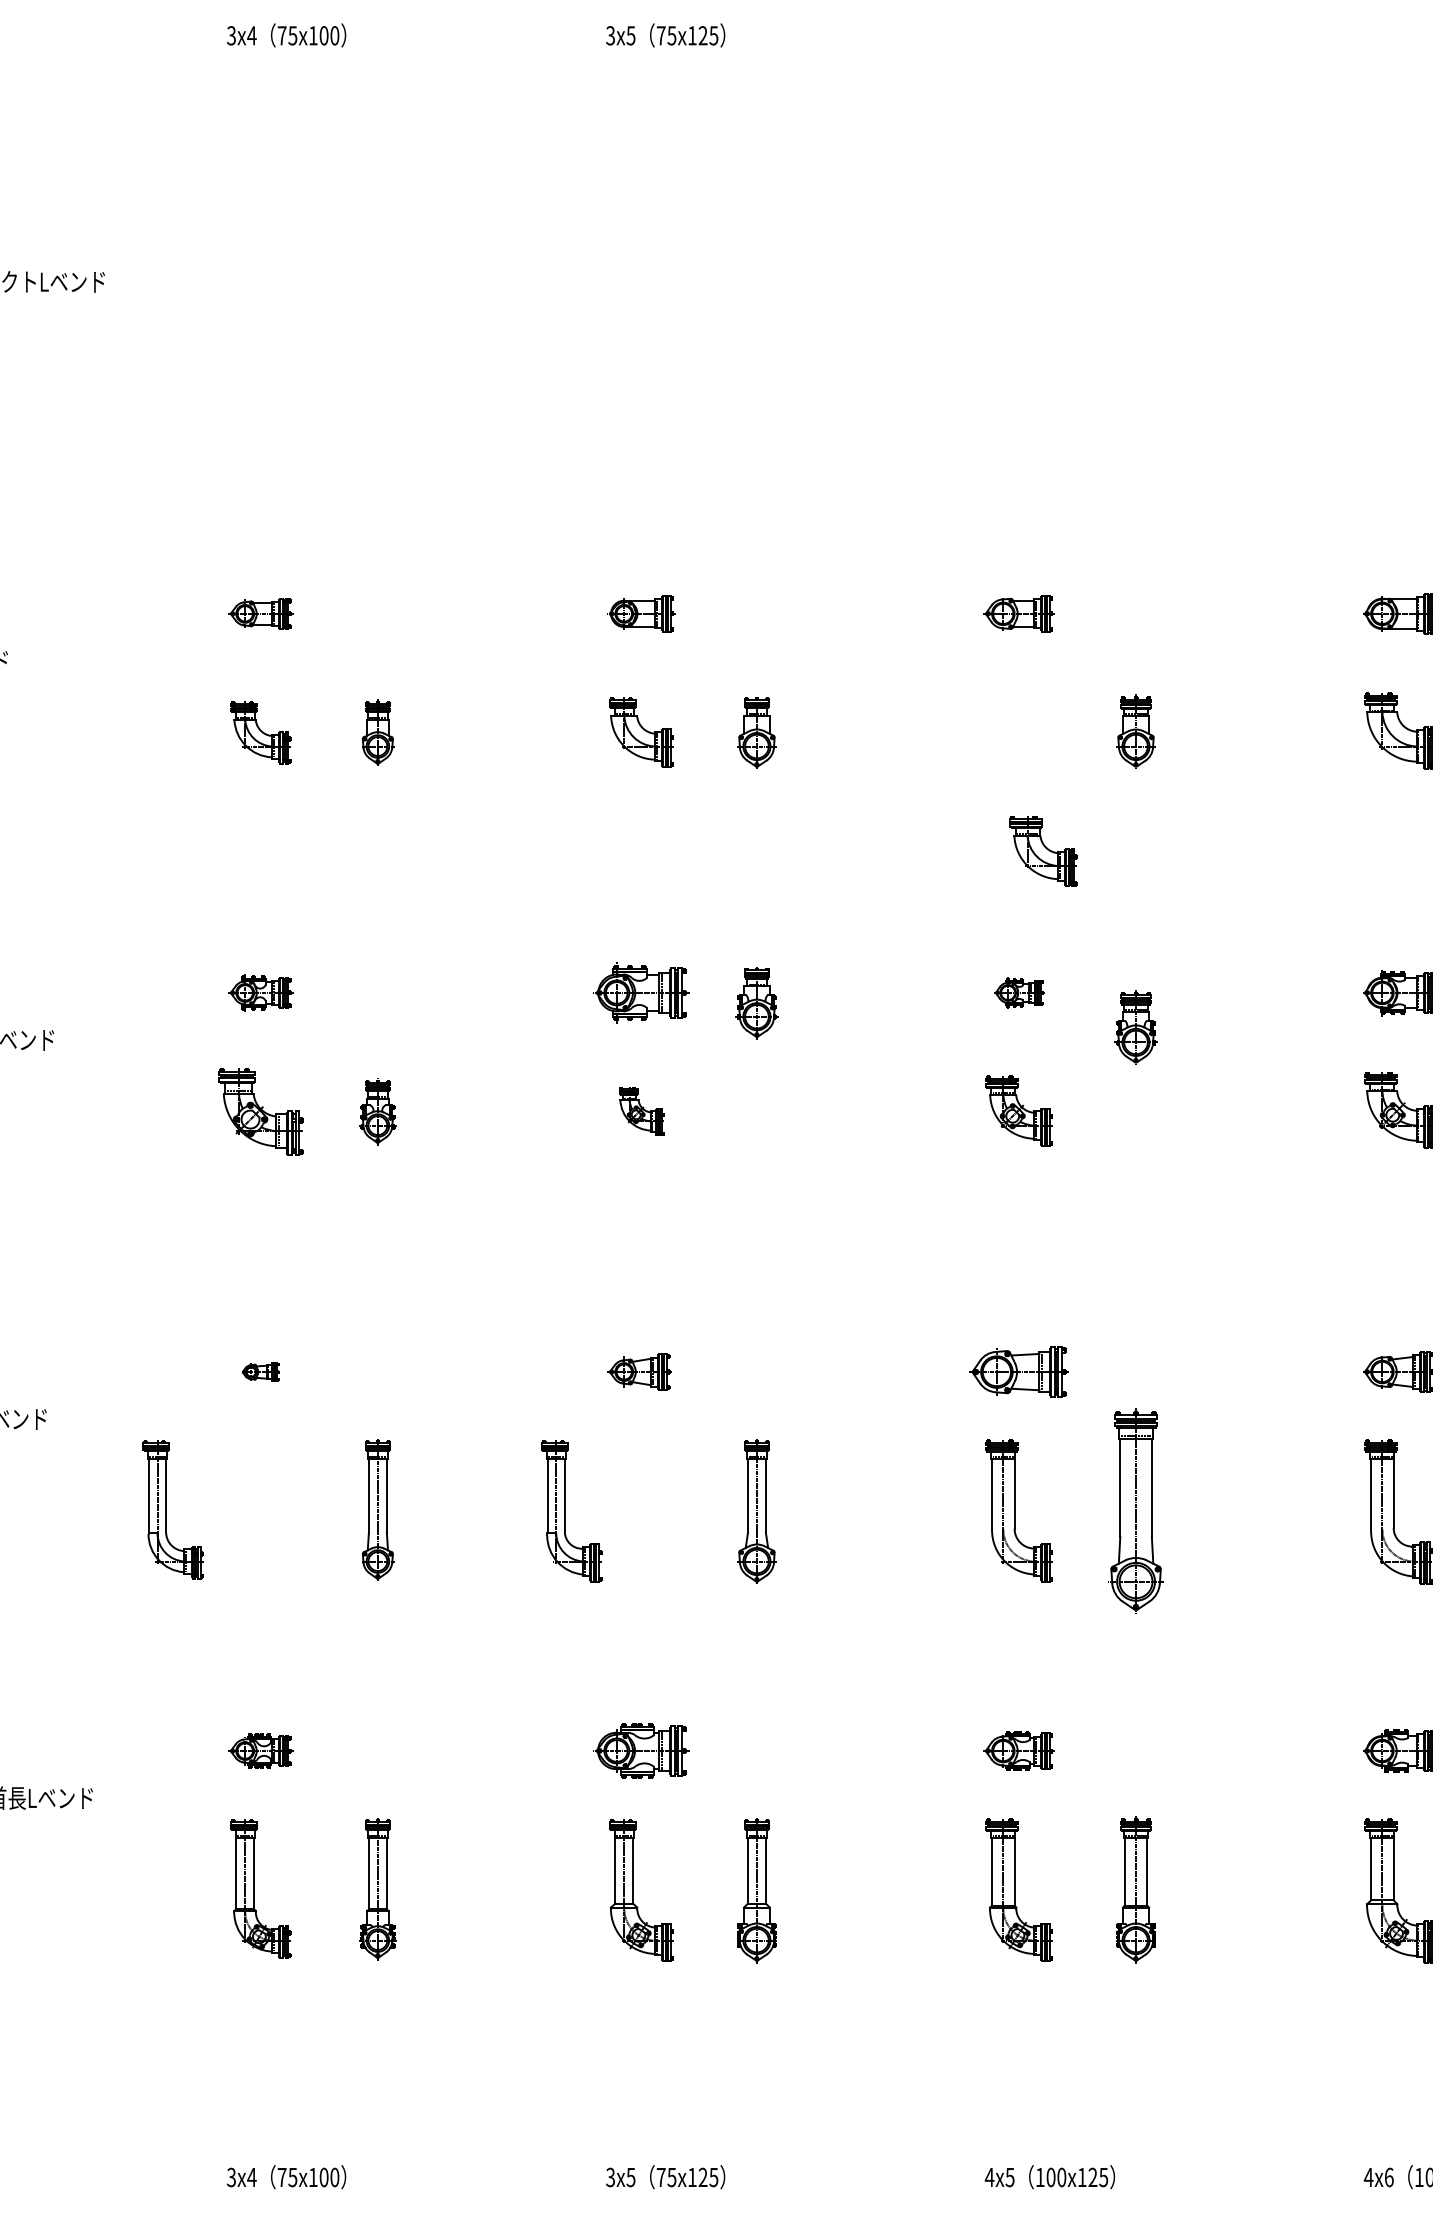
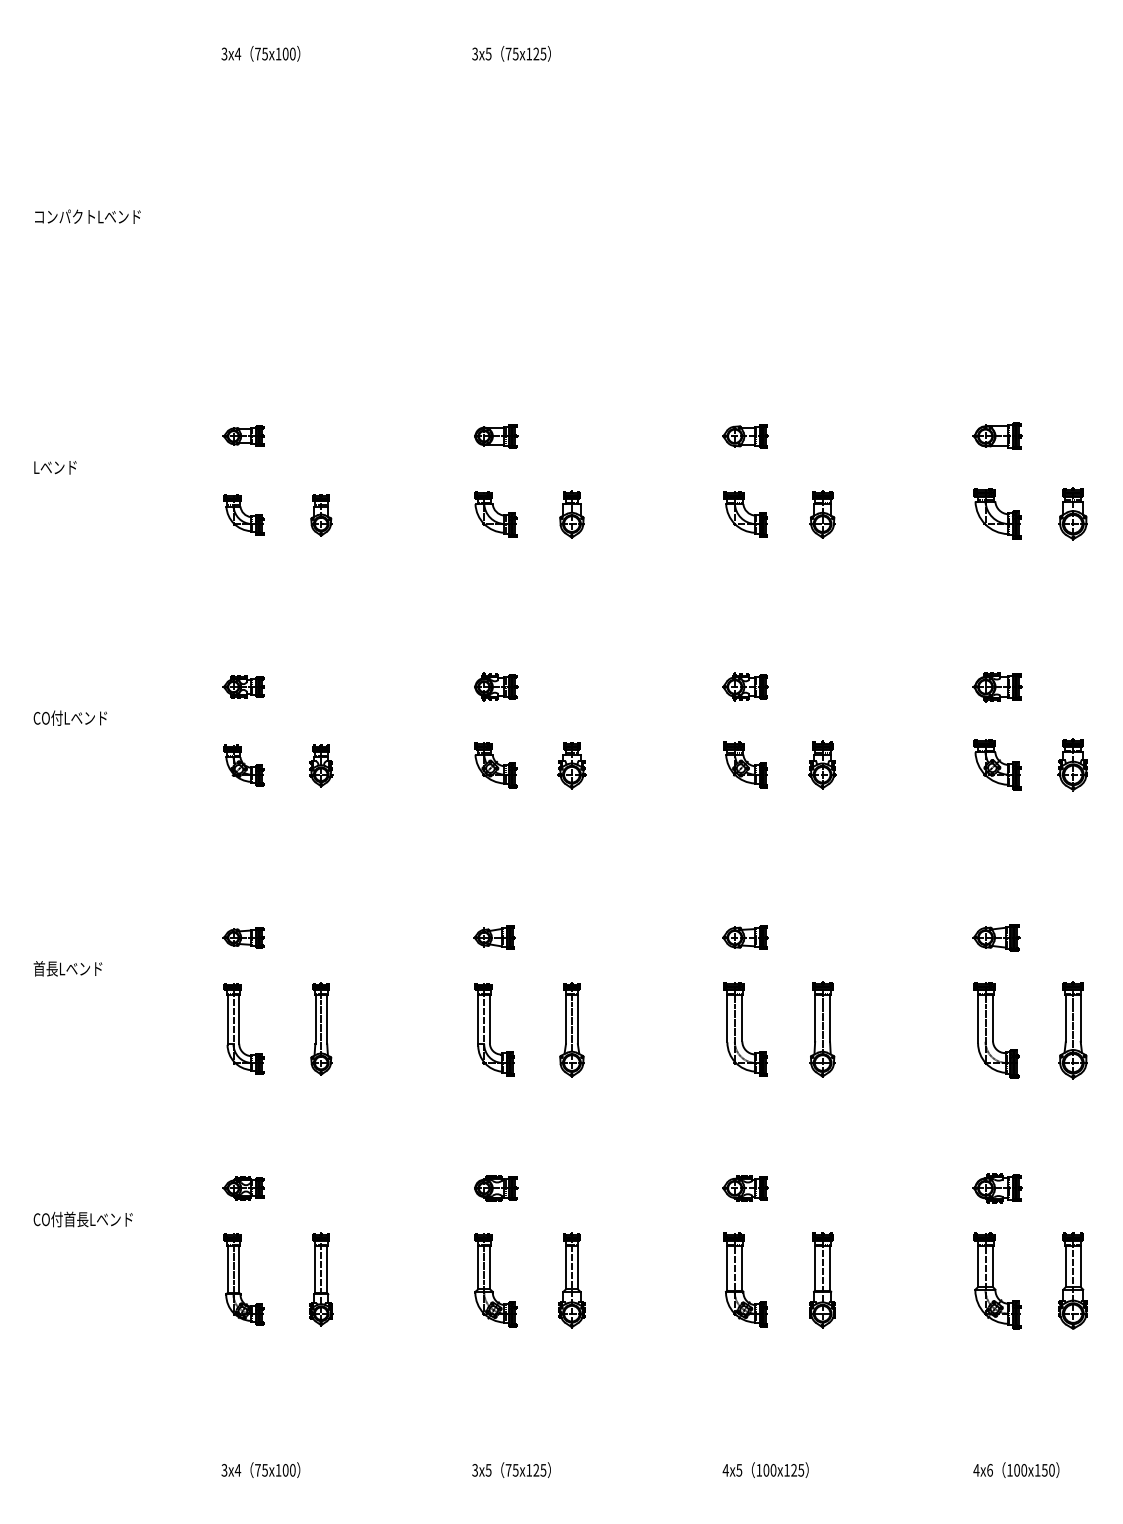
part: (1043, 851) -> (745, 514), moved
part: (642, 992) -> (496, 686), size x0.71
part: (1019, 992) -> (745, 686), size x1.43
part: (756, 1002) -> (571, 765), moved
part: (1135, 1026) -> (822, 764), moved
part: (260, 1111) -> (243, 765), size x0.71
part: (641, 1111) -> (495, 765), size x1.43
part: (260, 1371) -> (243, 937), size x1.67
part: (1019, 1371) -> (745, 937), size x0.71
part: (172, 1509) -> (243, 1028), moved
part: (571, 1510) -> (494, 1029), moved
part: (1135, 1510) -> (822, 1029), size x0.71
part: (642, 1751) -> (496, 1188), size x0.71

